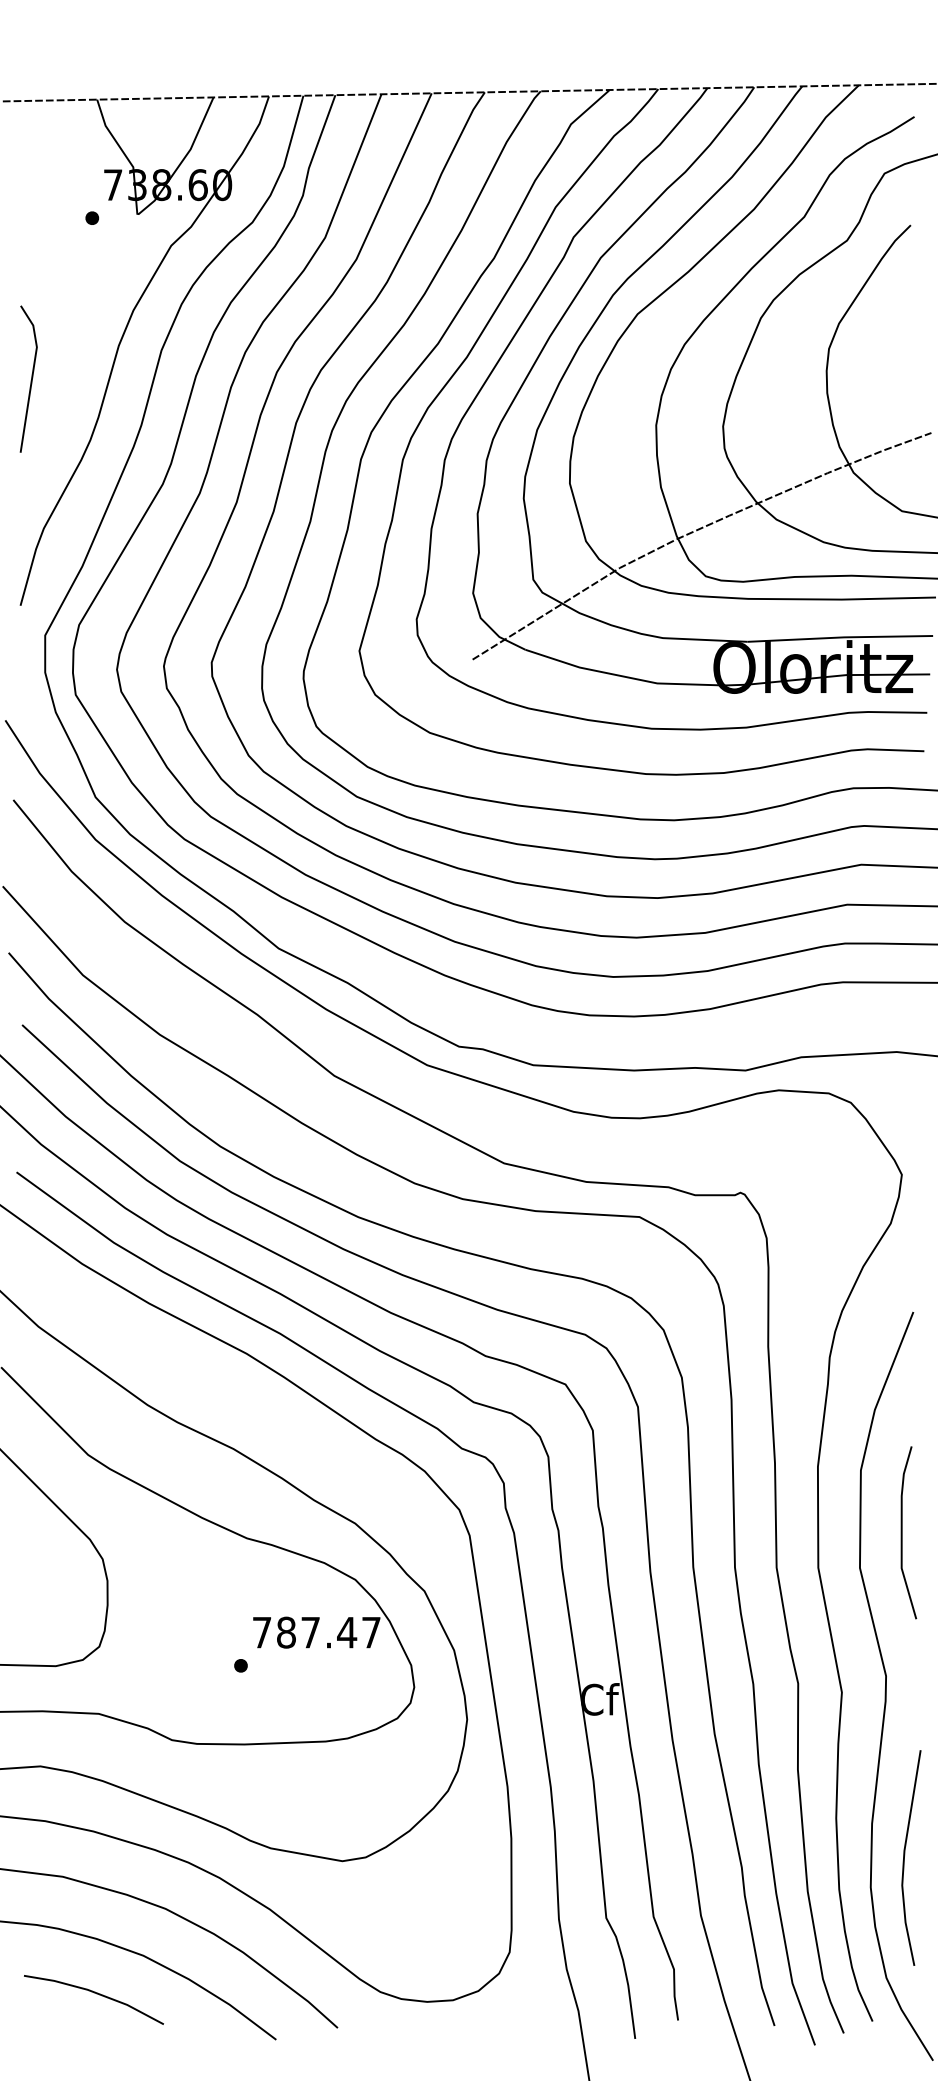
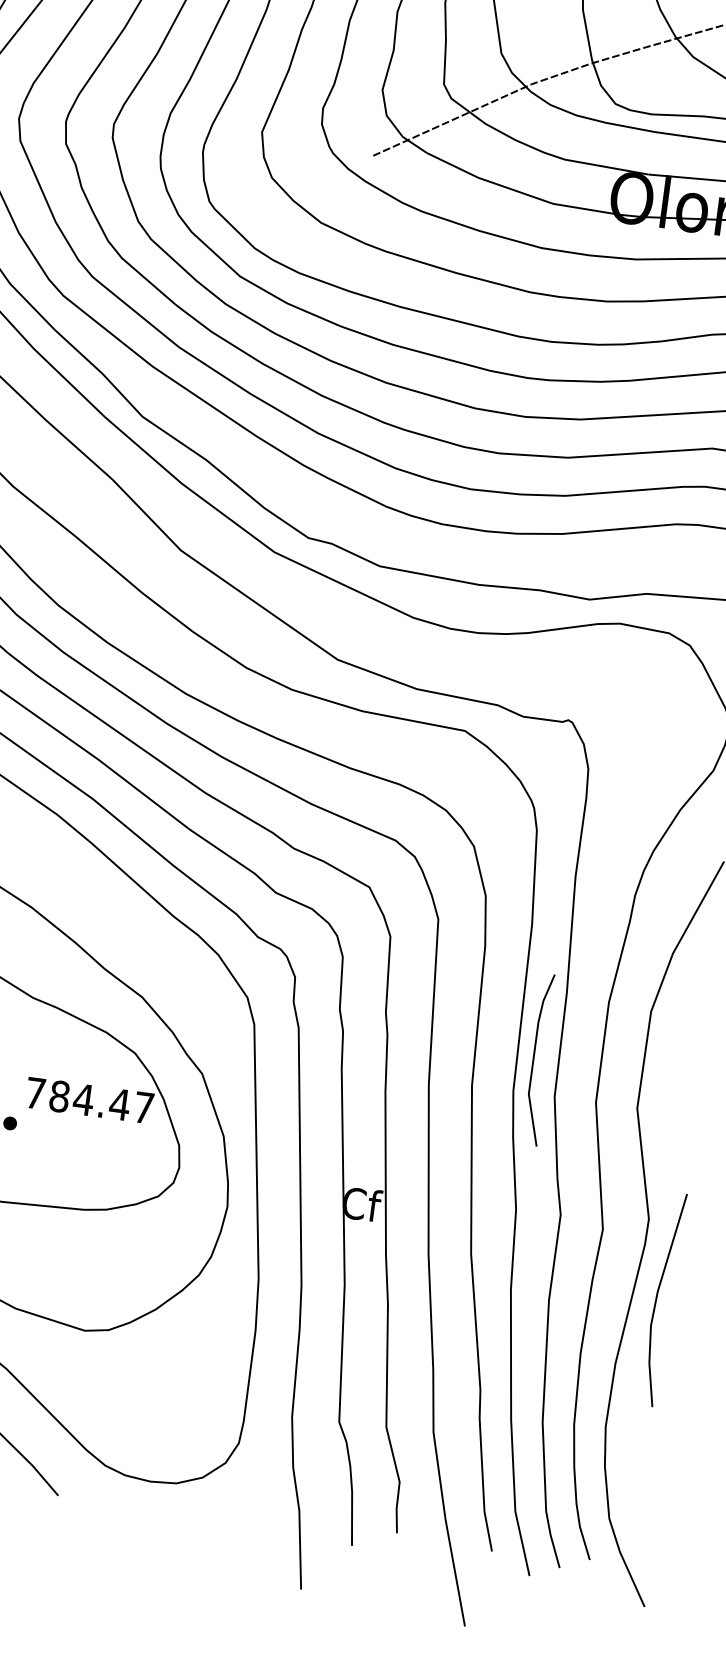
line: (902, 1532) -> (534, 1058), moved
text: (310, 1632) -> (83, 1099), 787.47 -> 784.47
line: (905, 1855) -> (658, 1296), moved

